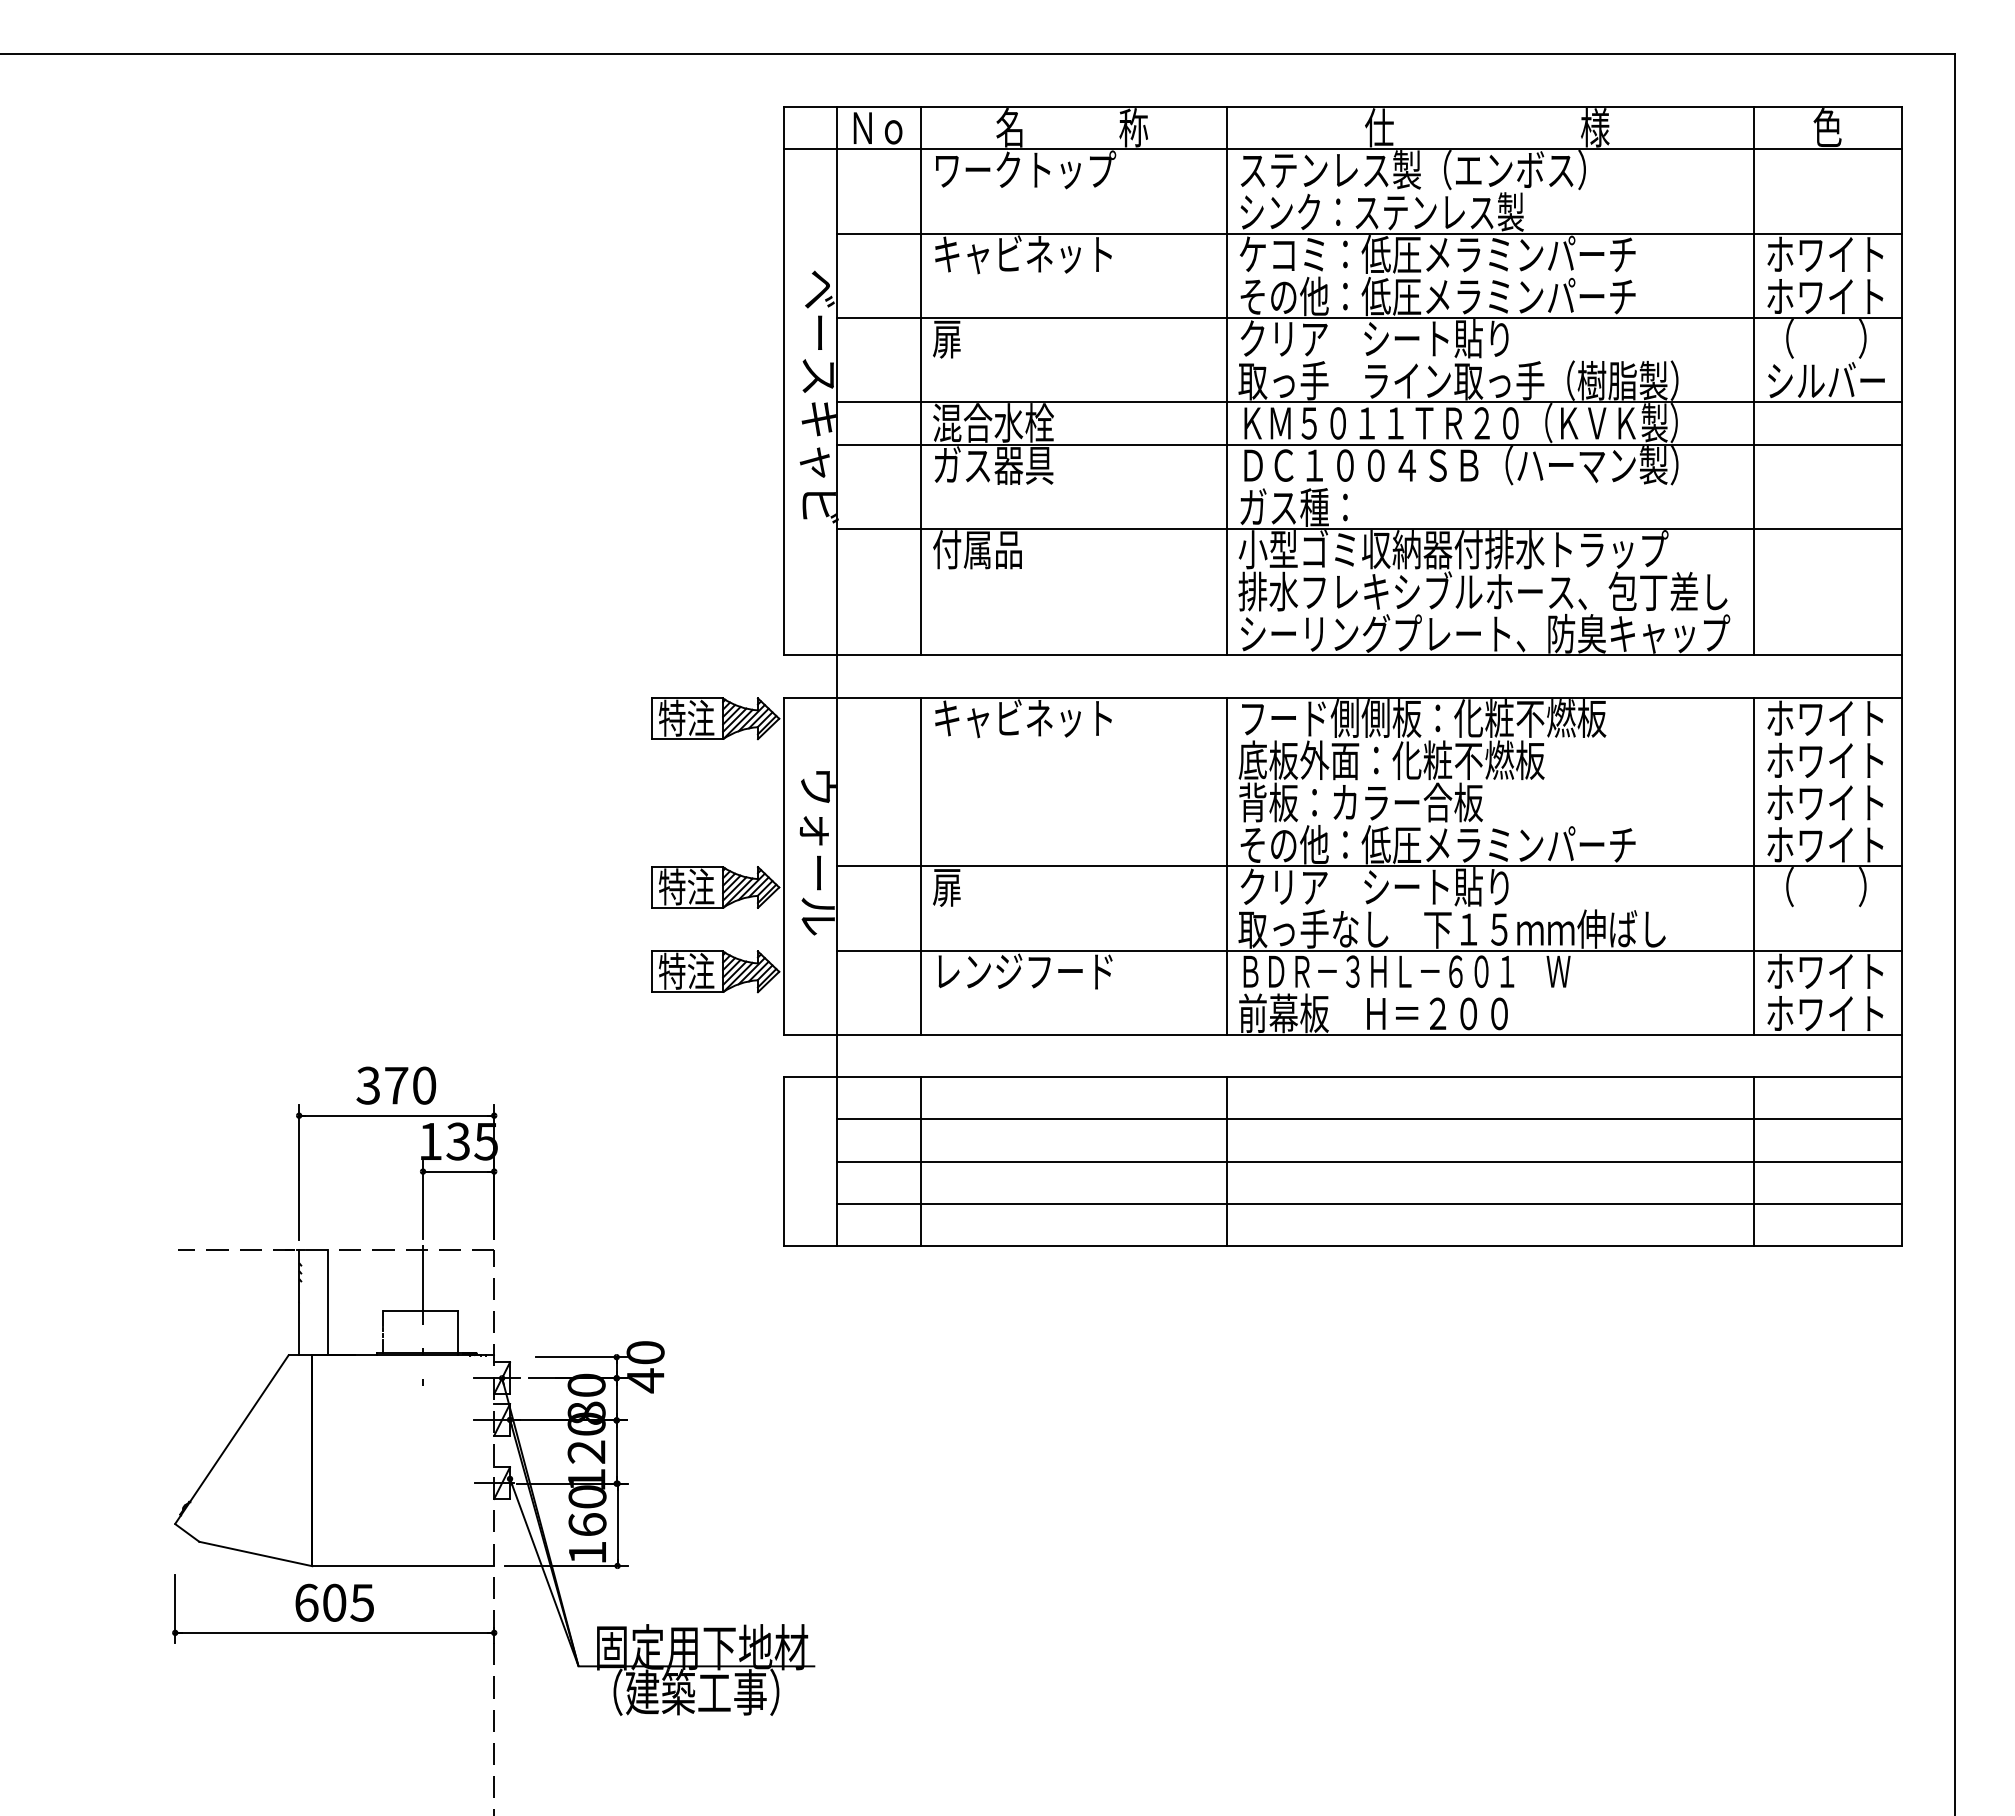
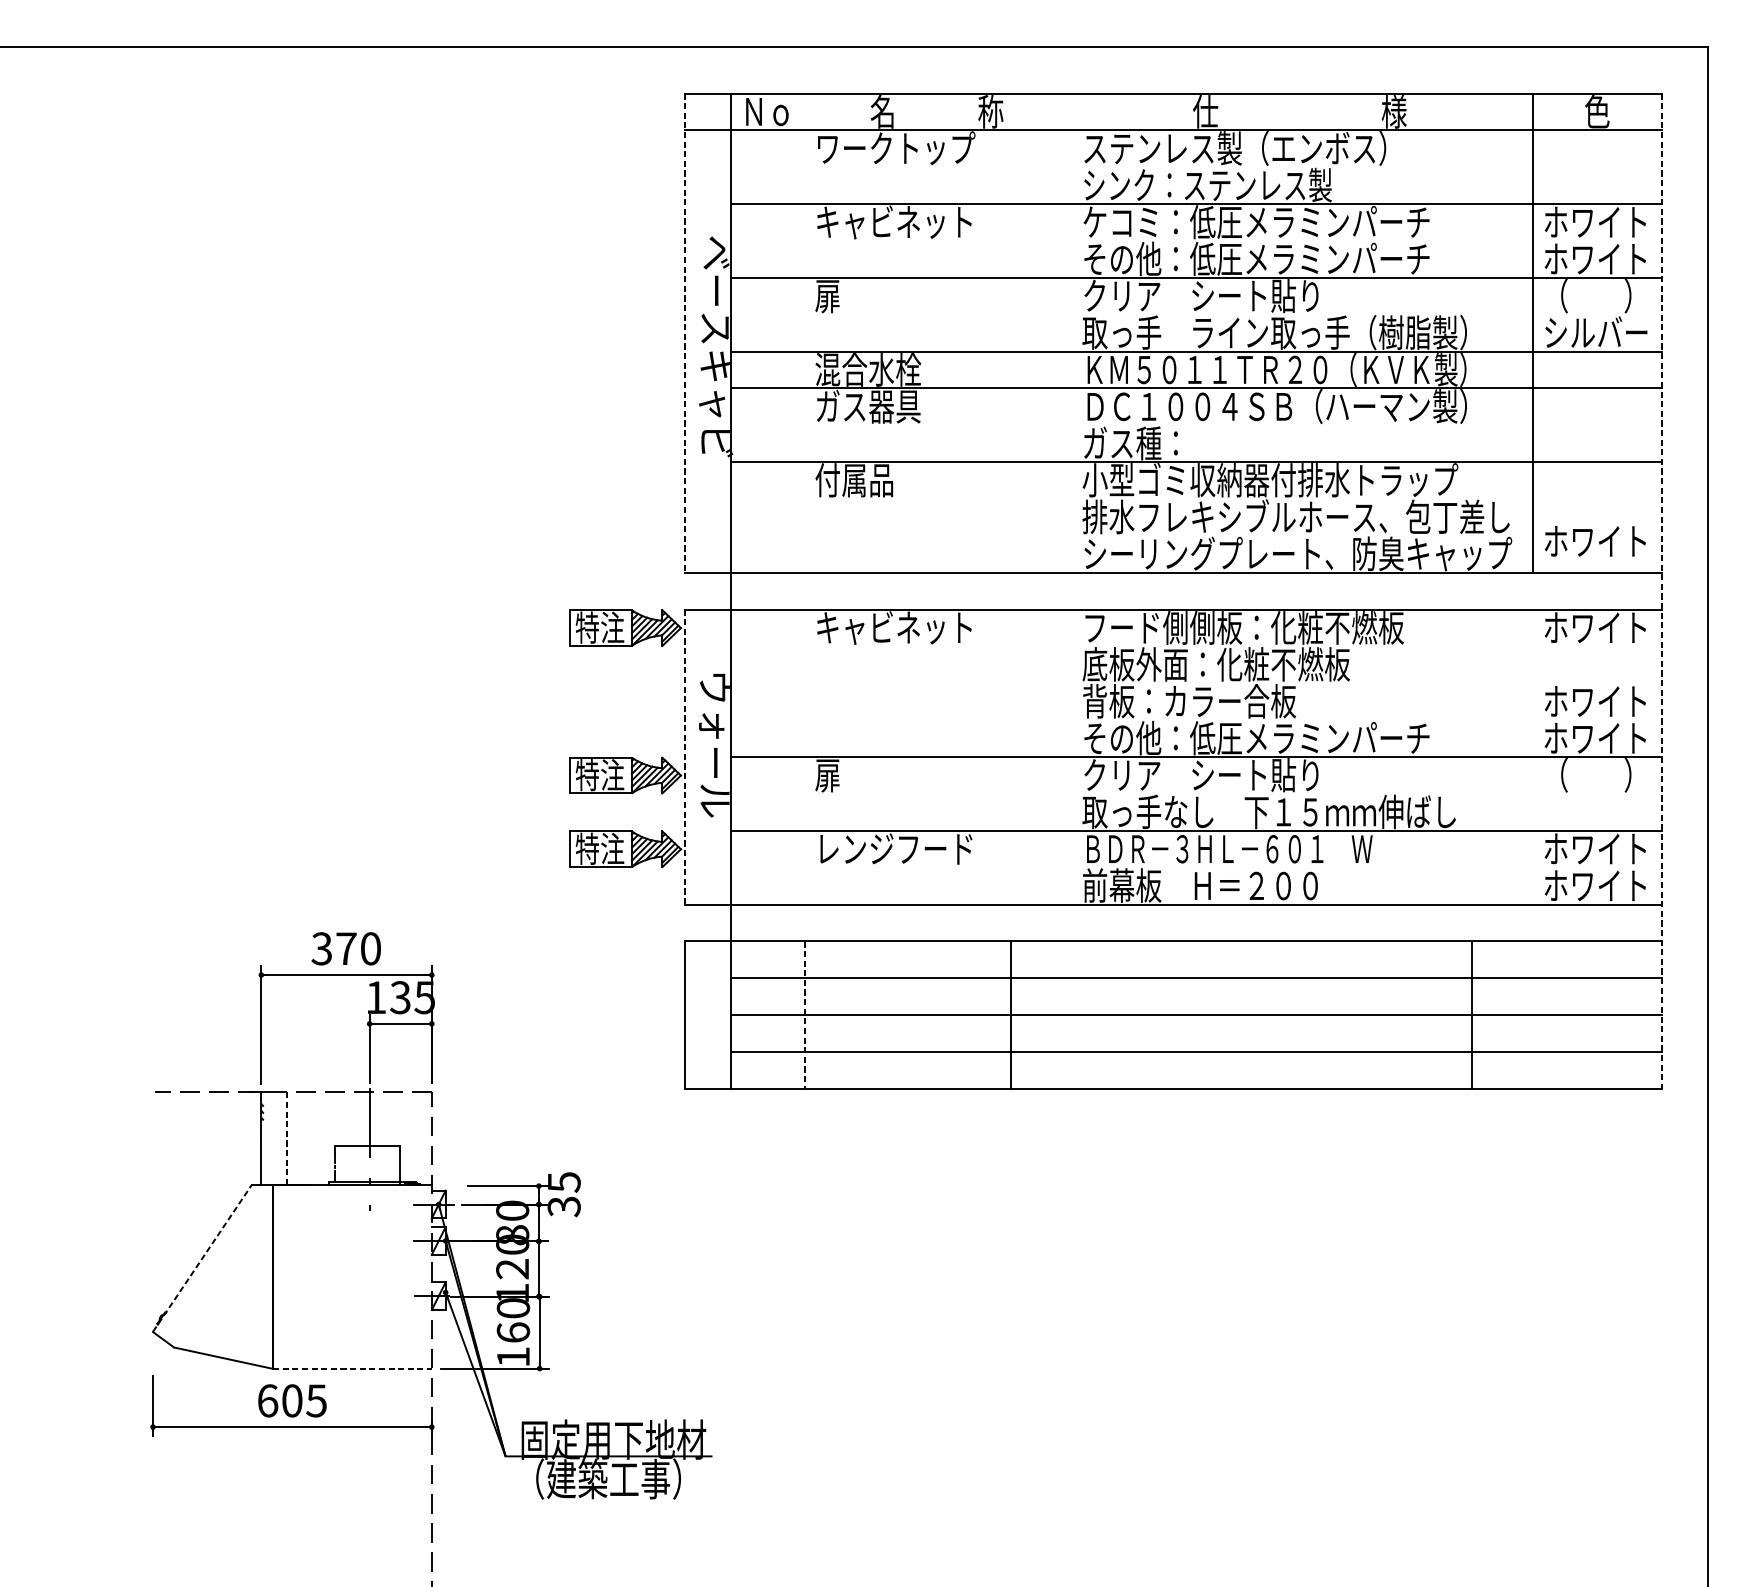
line: (784, 381) -> (685, 333), solid -> dashed
line: (921, 381) -> (805, 333), removed
line: (1227, 381) -> (1072, 333), removed
line: (1901, 677) -> (1661, 592), solid -> dashed
text: (1825, 760) -> (1595, 541), moved
line: (784, 866) -> (685, 757), solid -> dashed
line: (921, 866) -> (805, 757), removed
line: (1227, 866) -> (1072, 757), removed
line: (1754, 866) -> (1533, 757), removed
line: (1227, 1161) -> (1011, 1015), moved
line: (1754, 1161) -> (1472, 1015), moved
line: (921, 1162) -> (805, 1015), solid -> dashed
line: (328, 1302) -> (286, 1138), solid -> dashed
text: (645, 1367) -> (564, 1195), 40 -> 35
line: (232, 1439) -> (203, 1258), solid -> dashed
line: (403, 1566) -> (352, 1369), solid -> dashed

